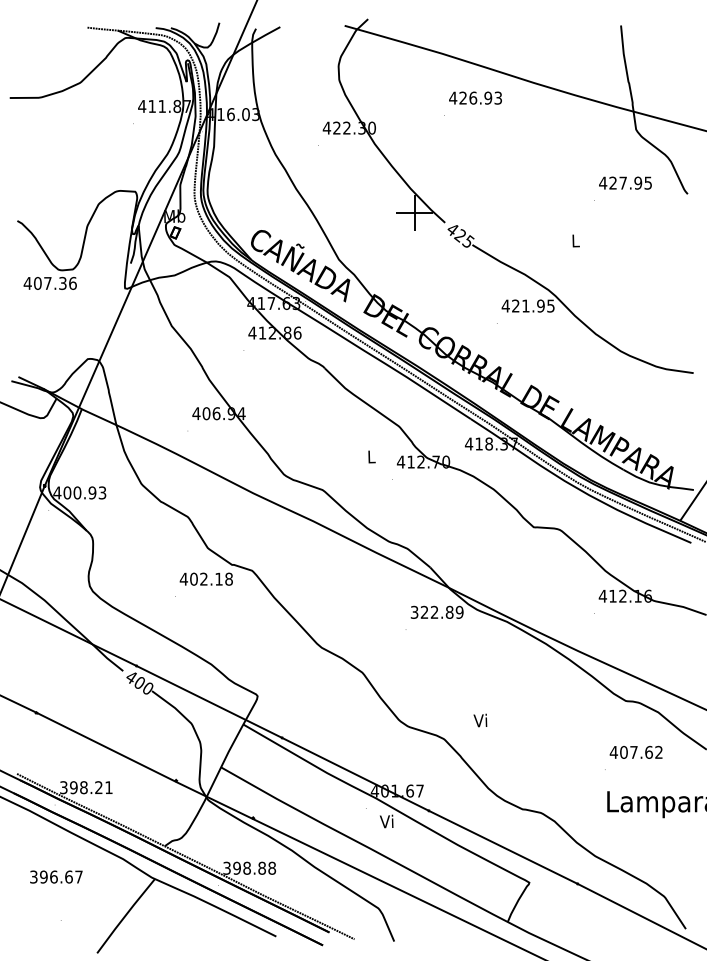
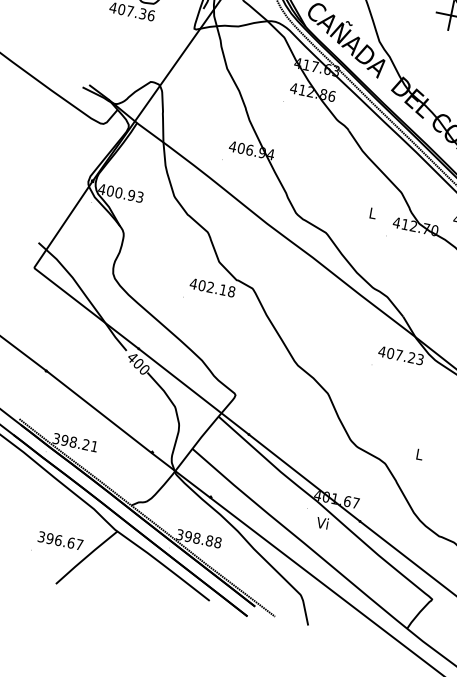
text: (436, 611) -> (400, 354), 322.89 -> 407.23
text: (480, 720) -> (419, 454), Vi -> L
text: (56, 876) -> (60, 540), moved

